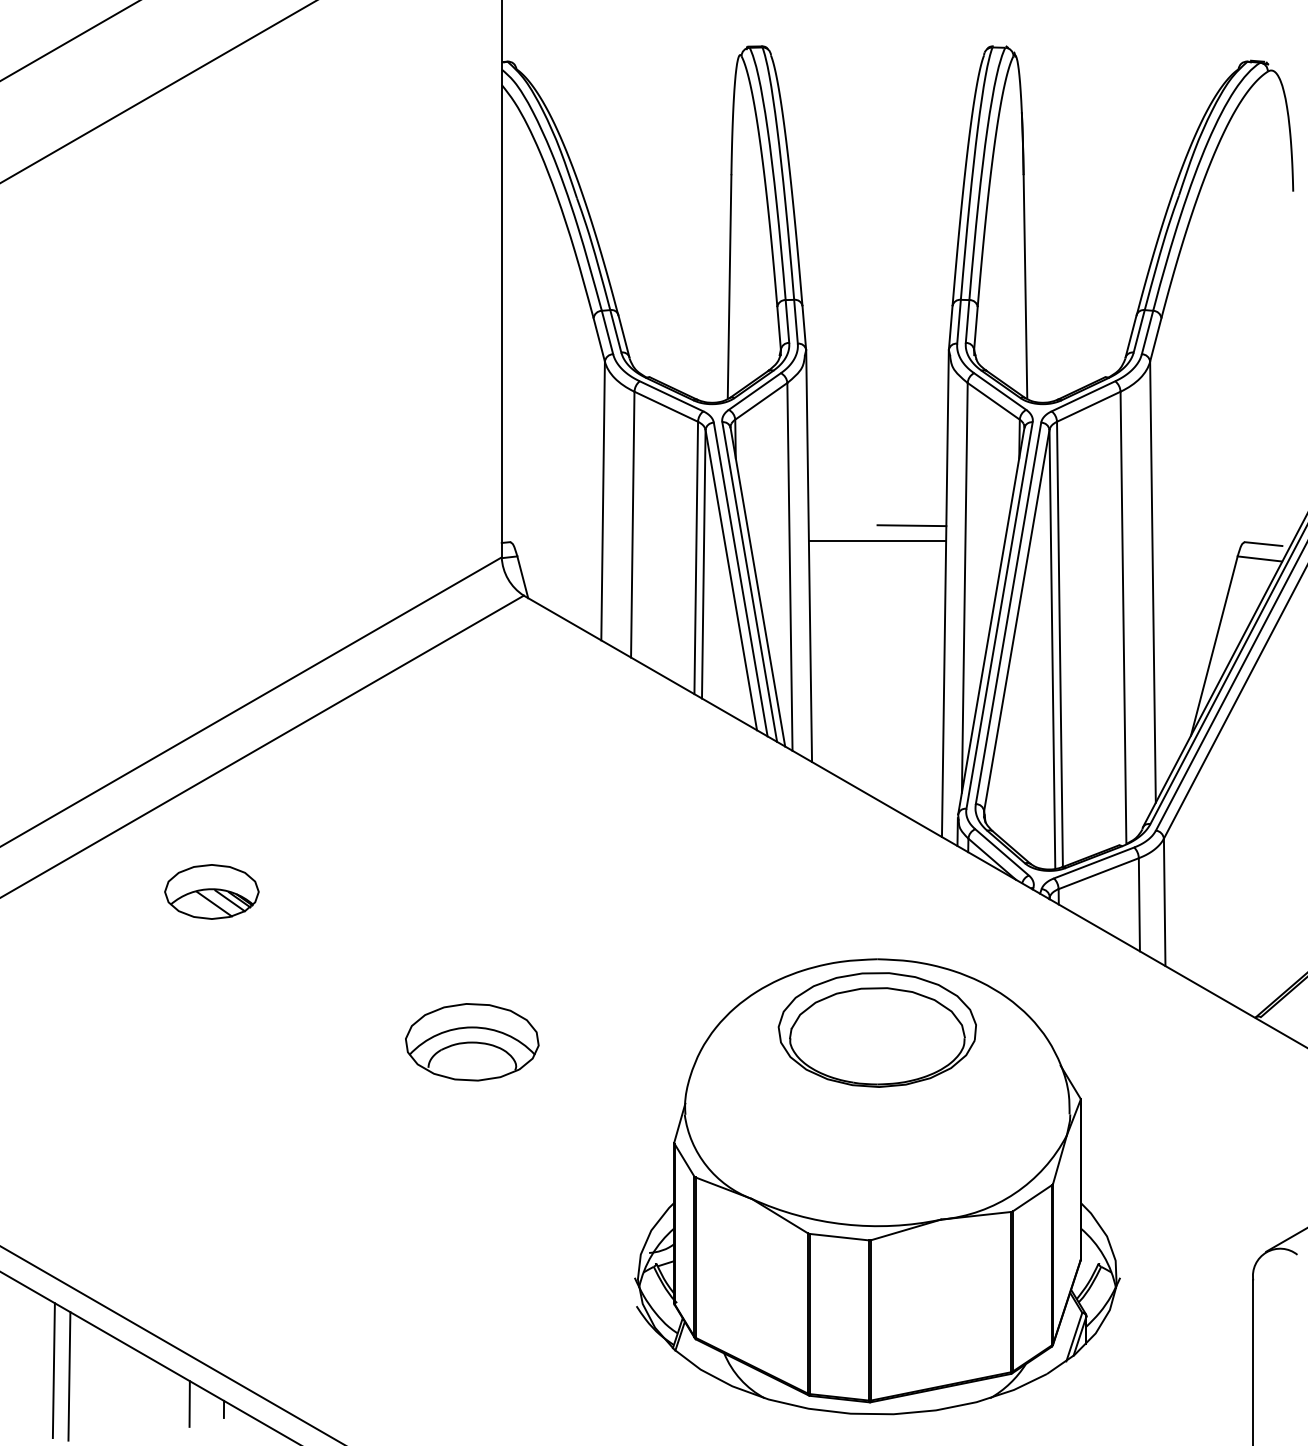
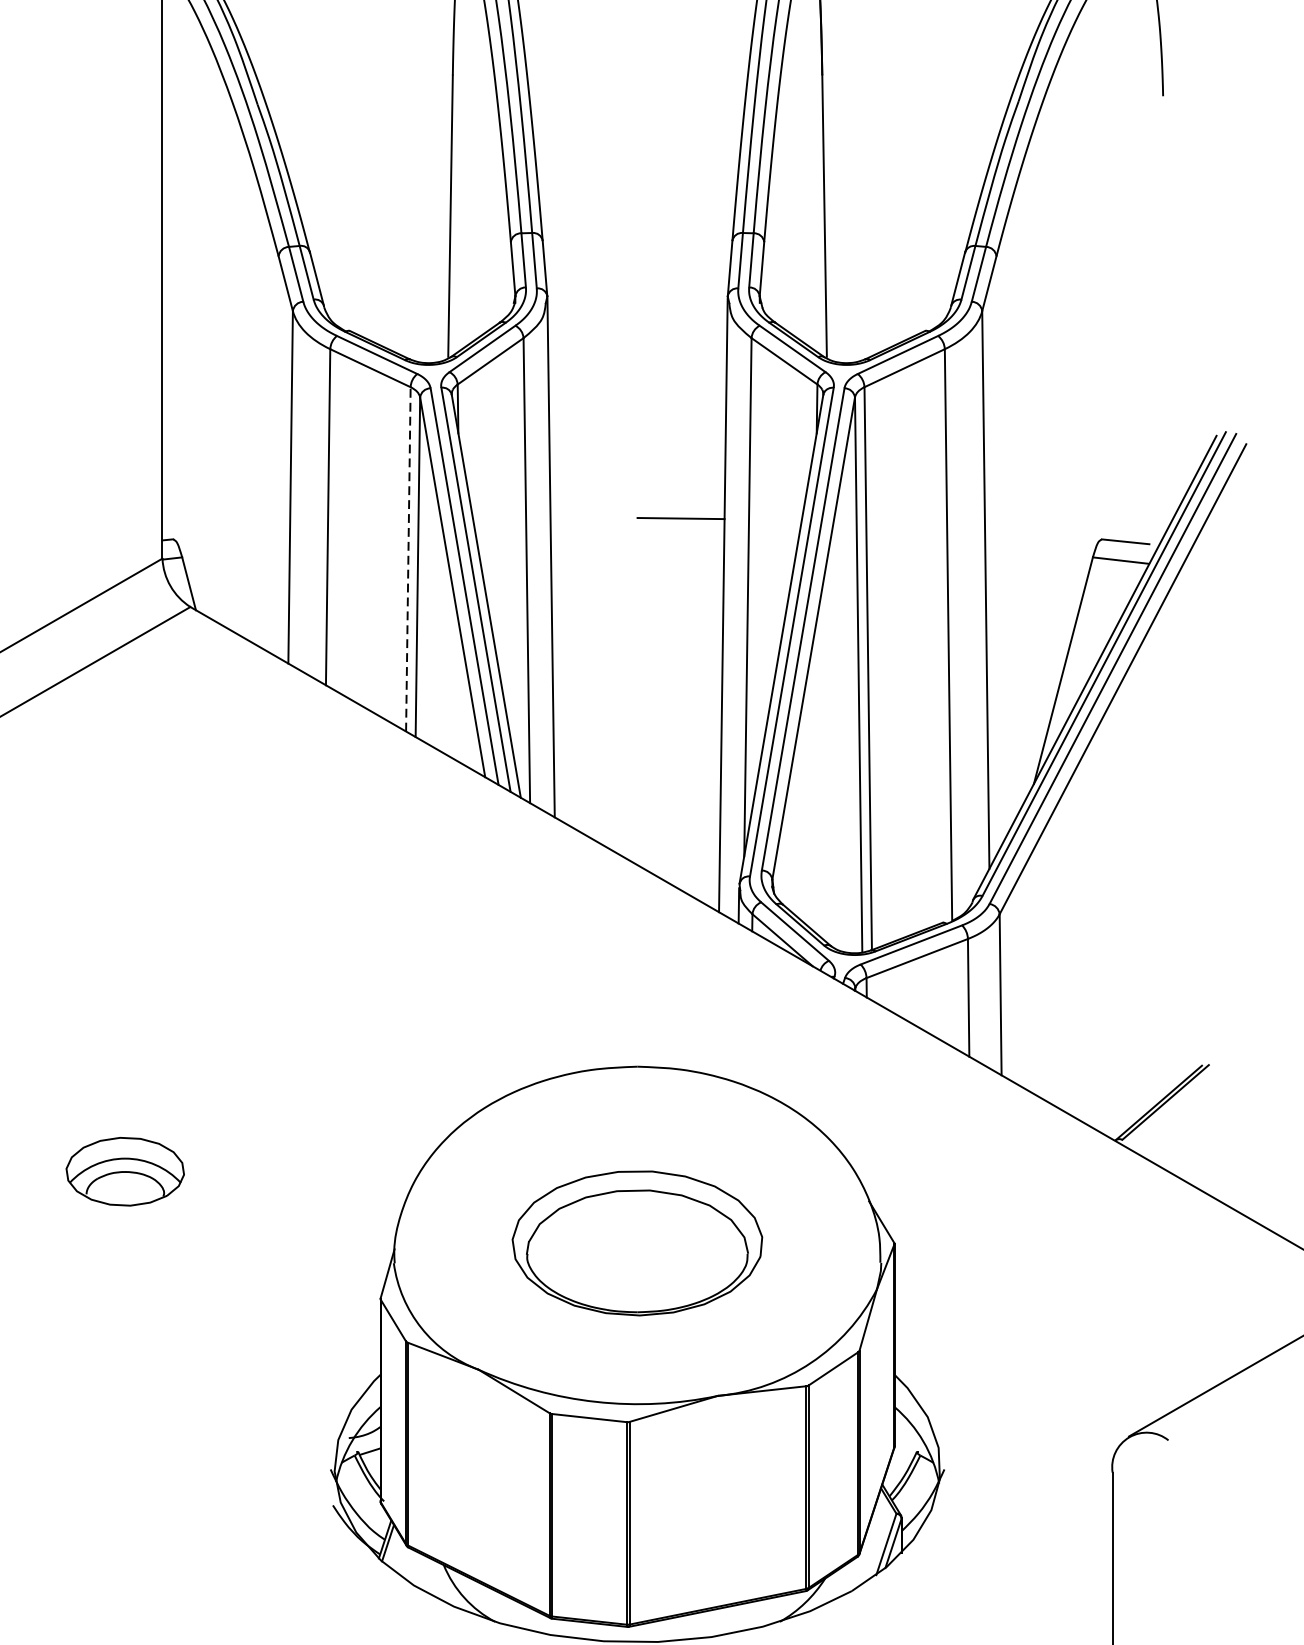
line: (877, 541) -> (637, 538), removed
line: (696, 557) -> (408, 558), solid -> dashed
part: (876, 1029) -> (636, 1242), moved
part: (472, 1042) -> (125, 1171), size x0.7

